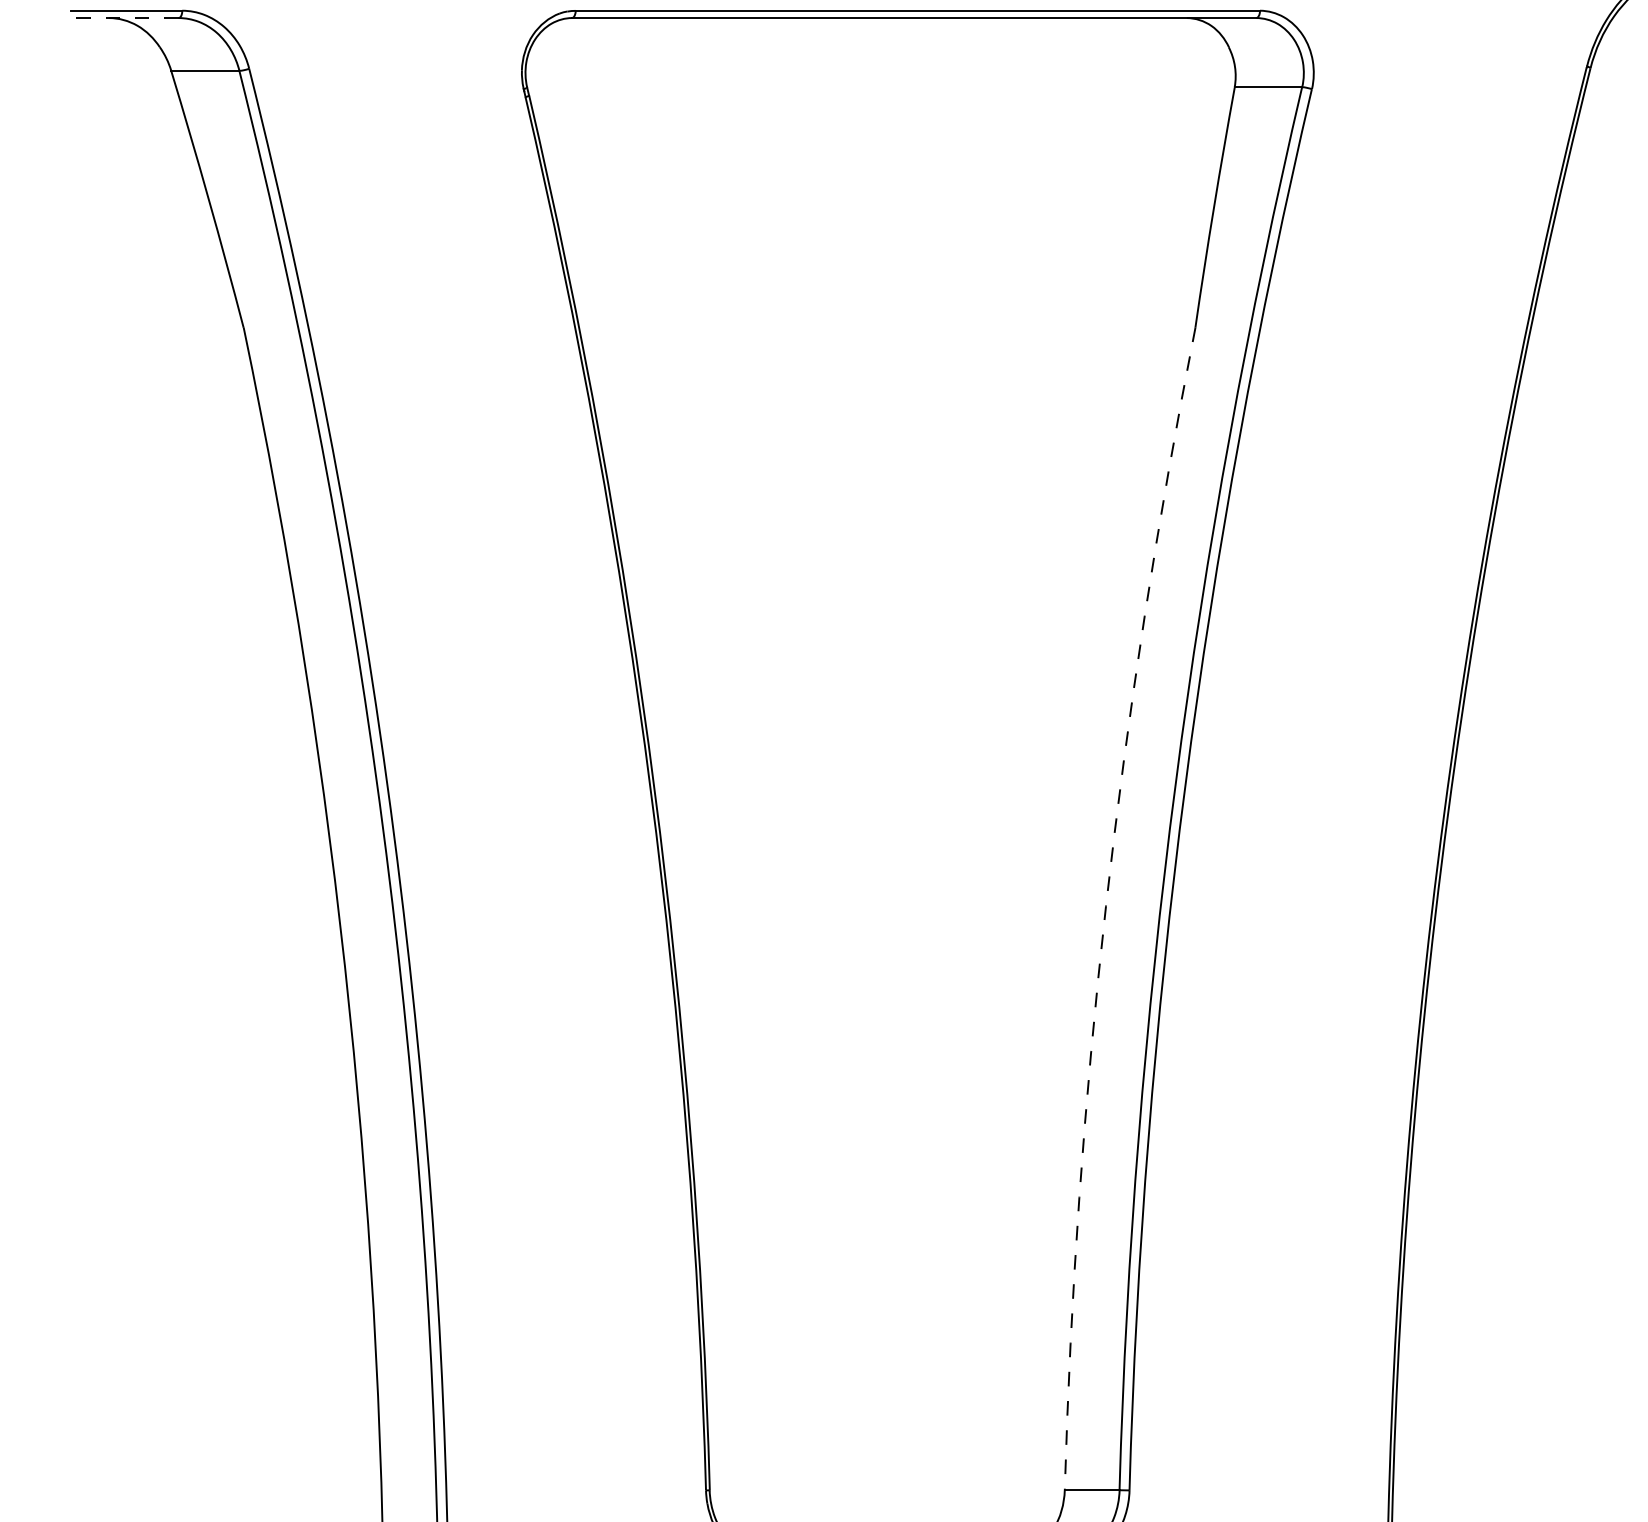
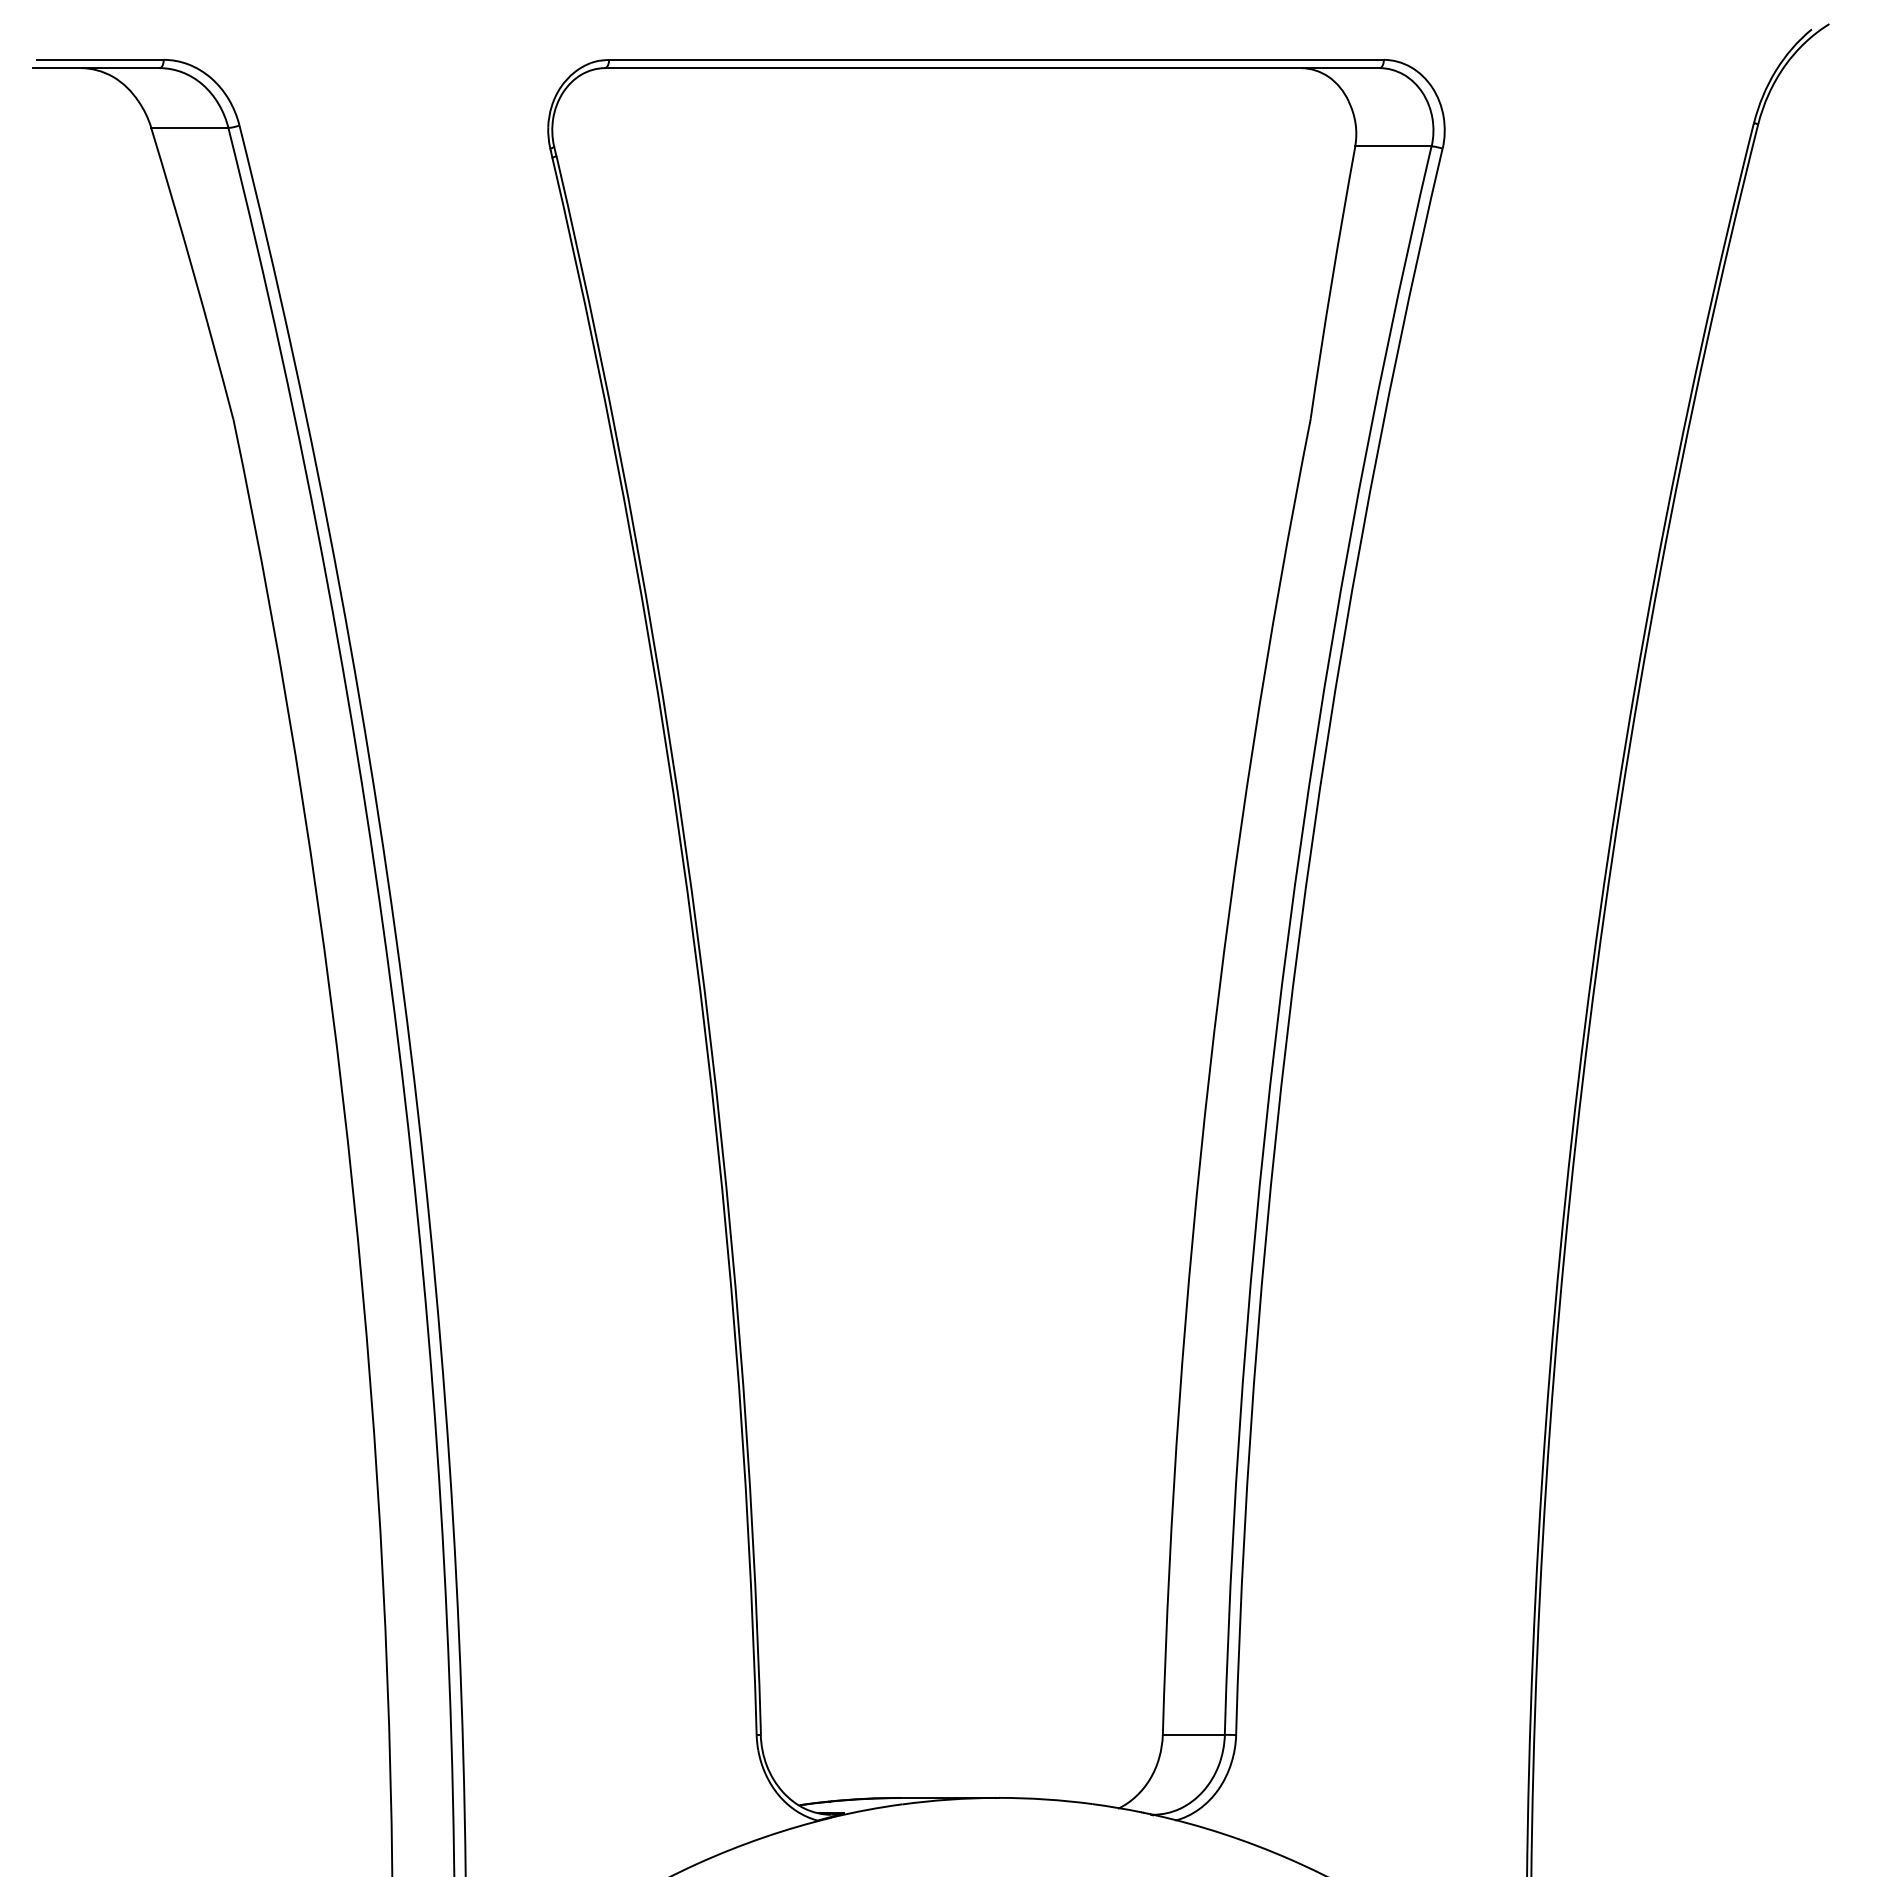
line: (122, 18) -> (95, 68), dashed -> solid
arc: (1106, 906) -> (1209, 1073), dashed -> solid

